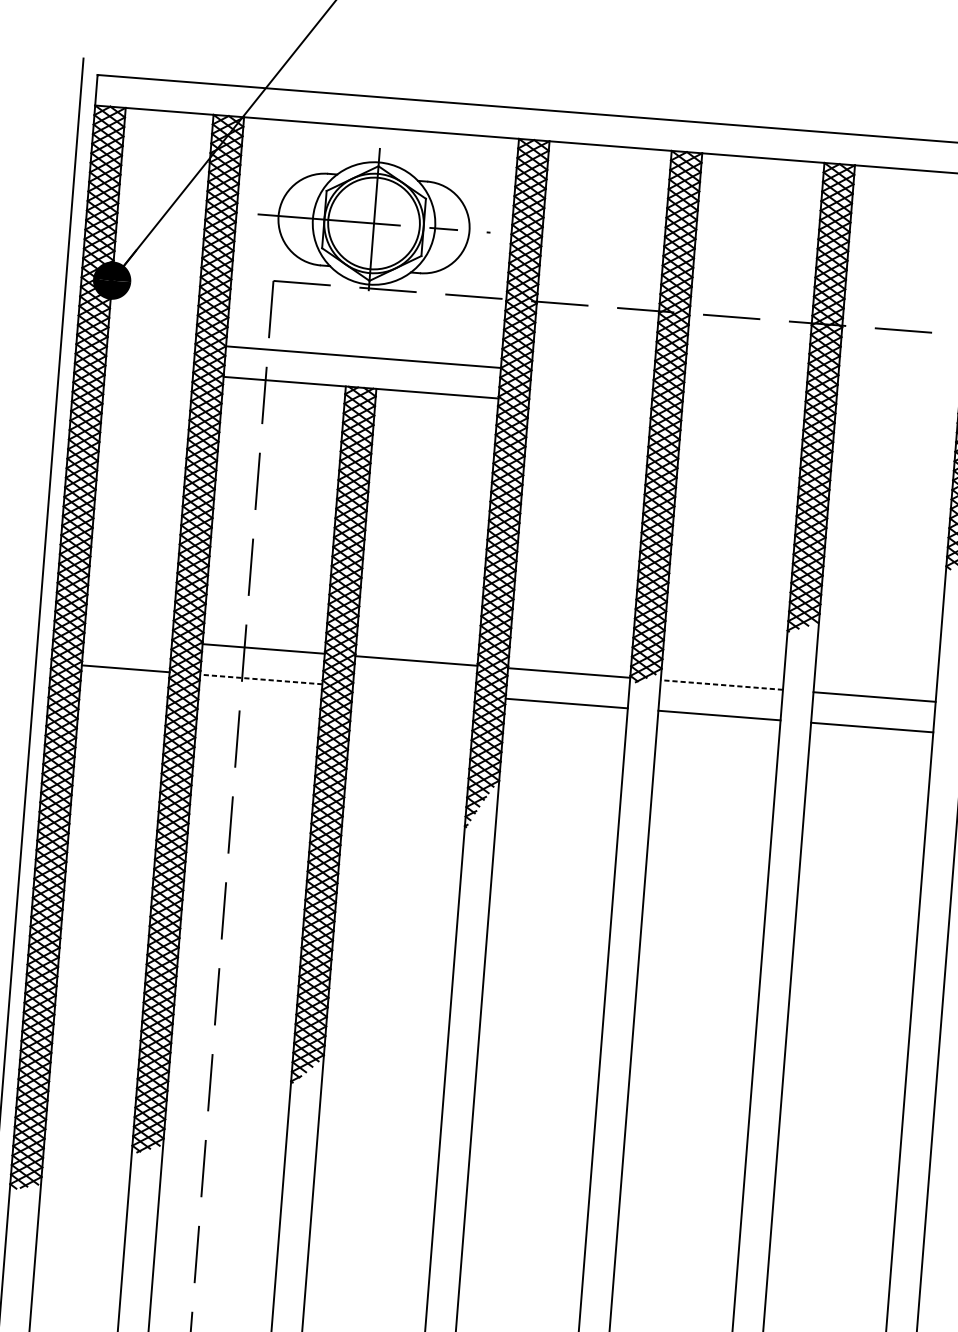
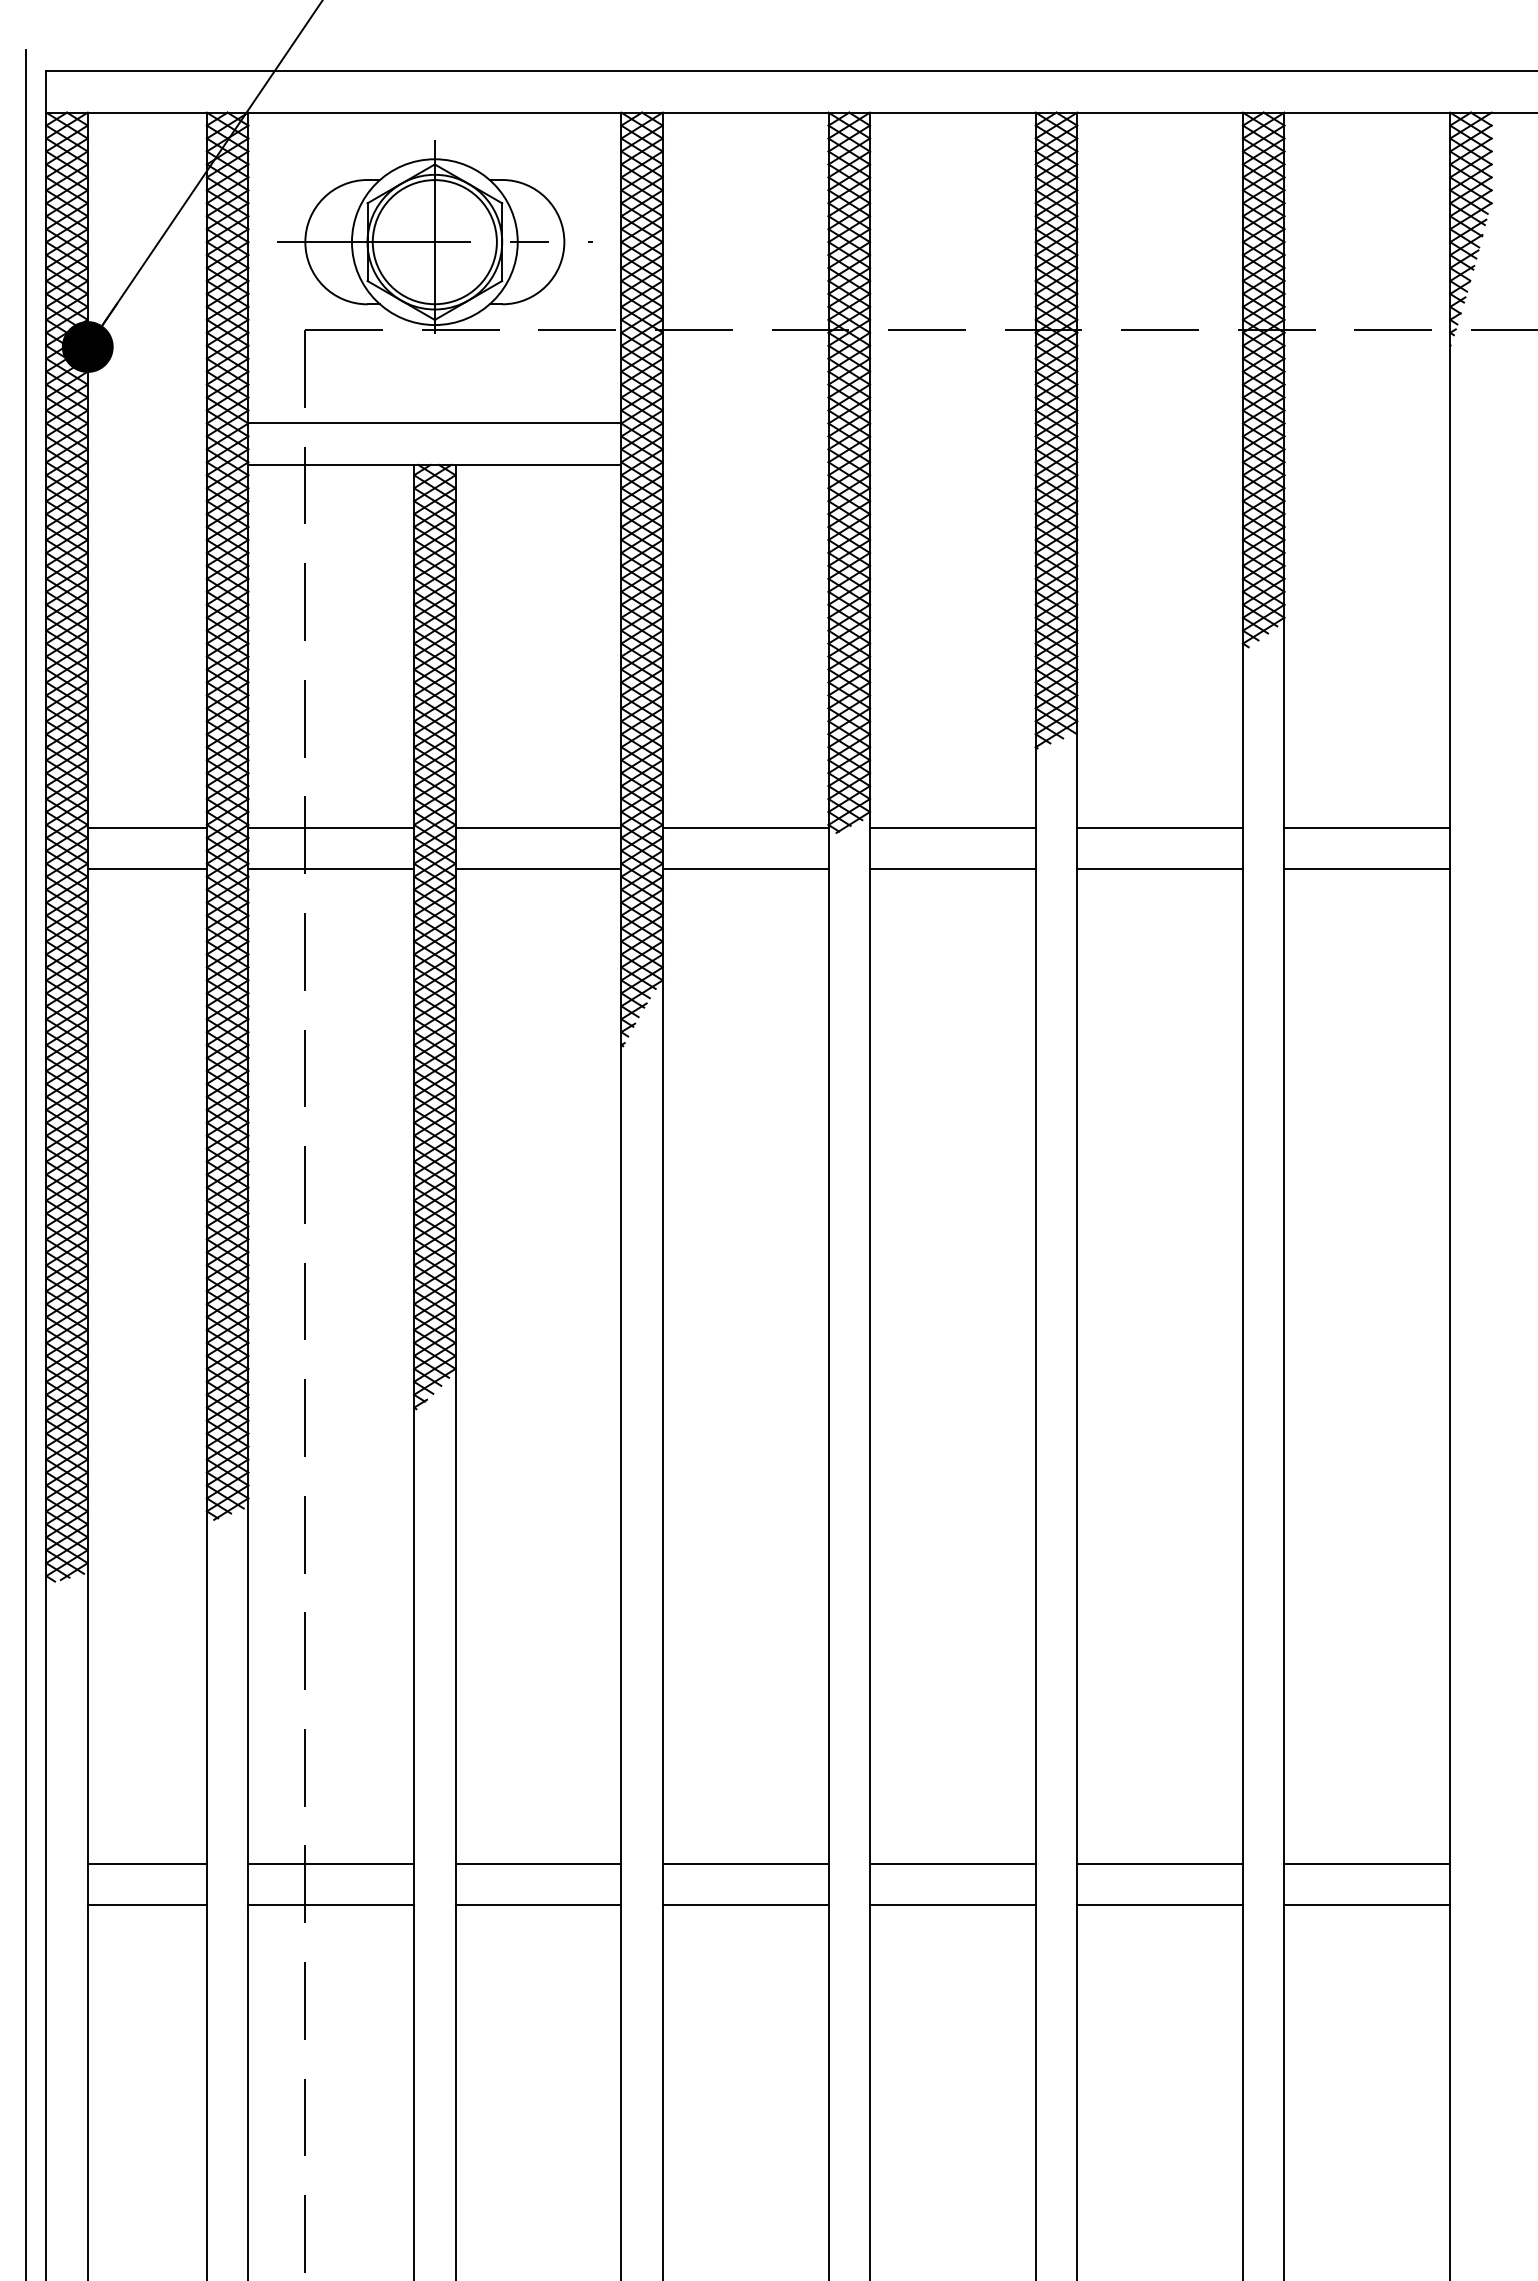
line: (127, 638) -> (146, 827), added
line: (261, 679) -> (331, 868), dashed -> solid
line: (721, 684) -> (952, 827), dashed -> solid
line: (414, 691) -> (538, 868), added

